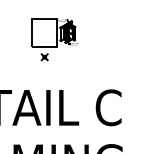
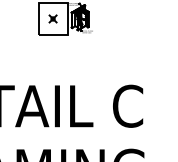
part: (44, 57) -> (52, 19), moved

